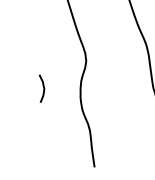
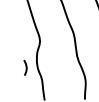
curve: (41, 88) -> (25, 67), moved

